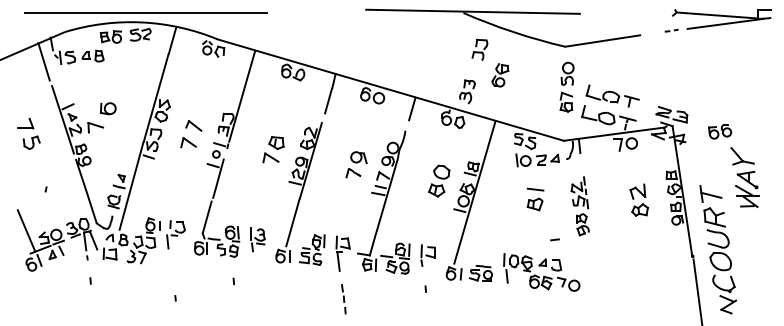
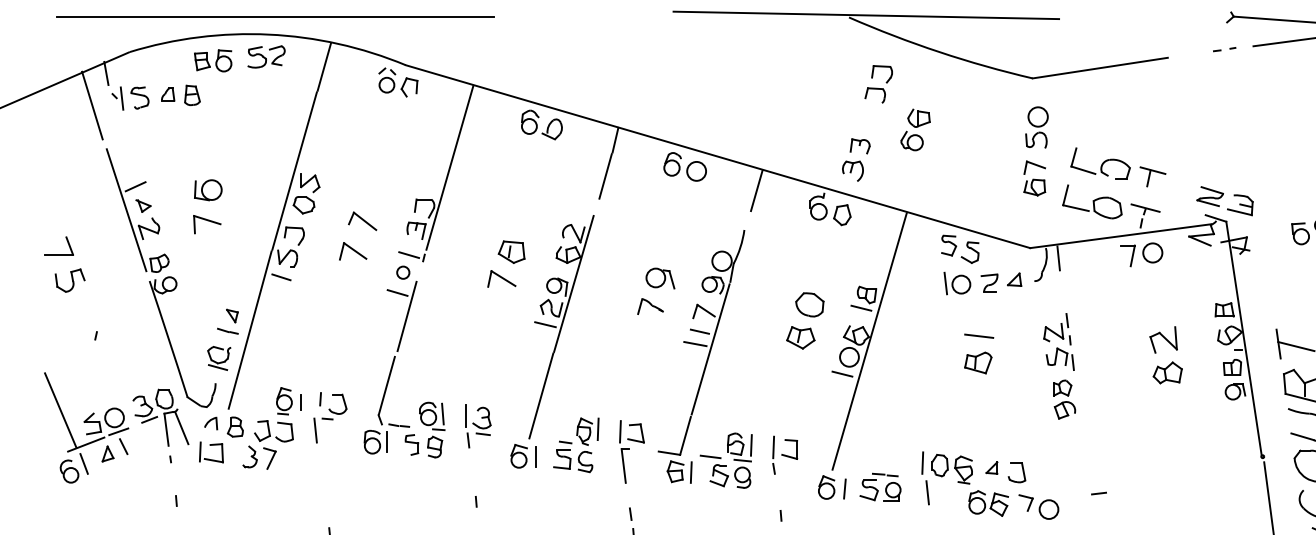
part: (95, 127) -> (206, 224), moved
part: (28, 133) -> (64, 263), moved
line: (554, 239) -> (1098, 492), moved
line: (233, 281) -> (475, 501), moved

